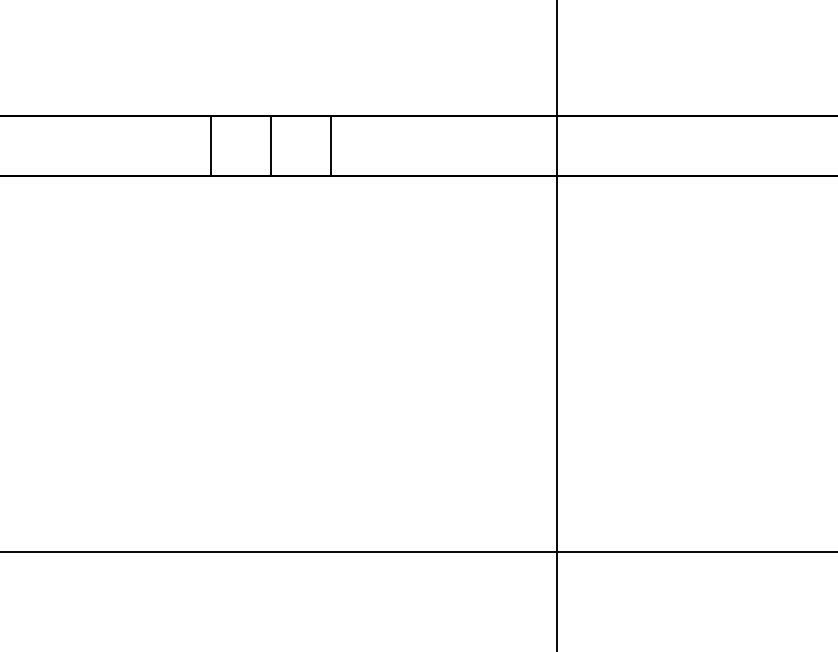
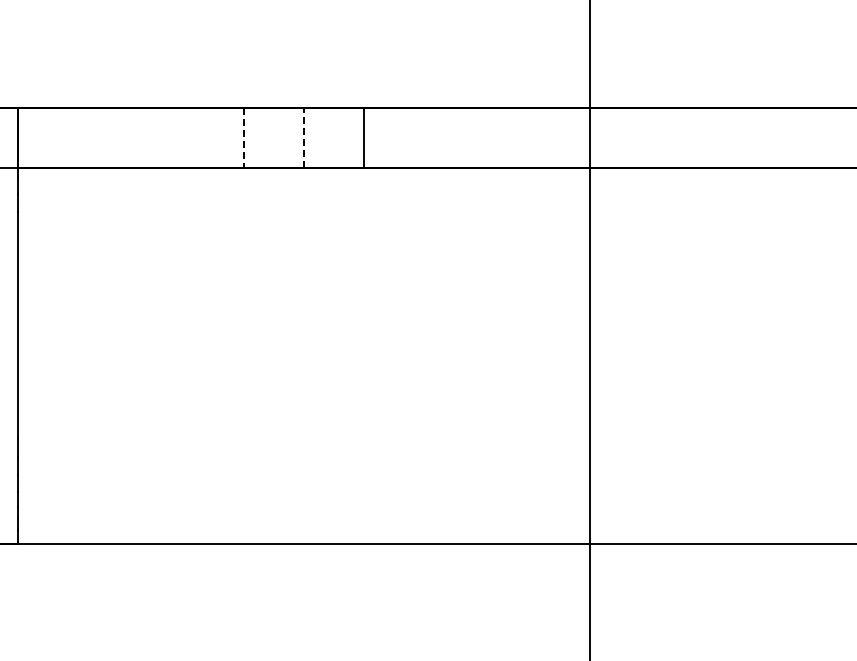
line: (270, 145) -> (303, 137), solid -> dashed
line: (210, 146) -> (243, 138), solid -> dashed

